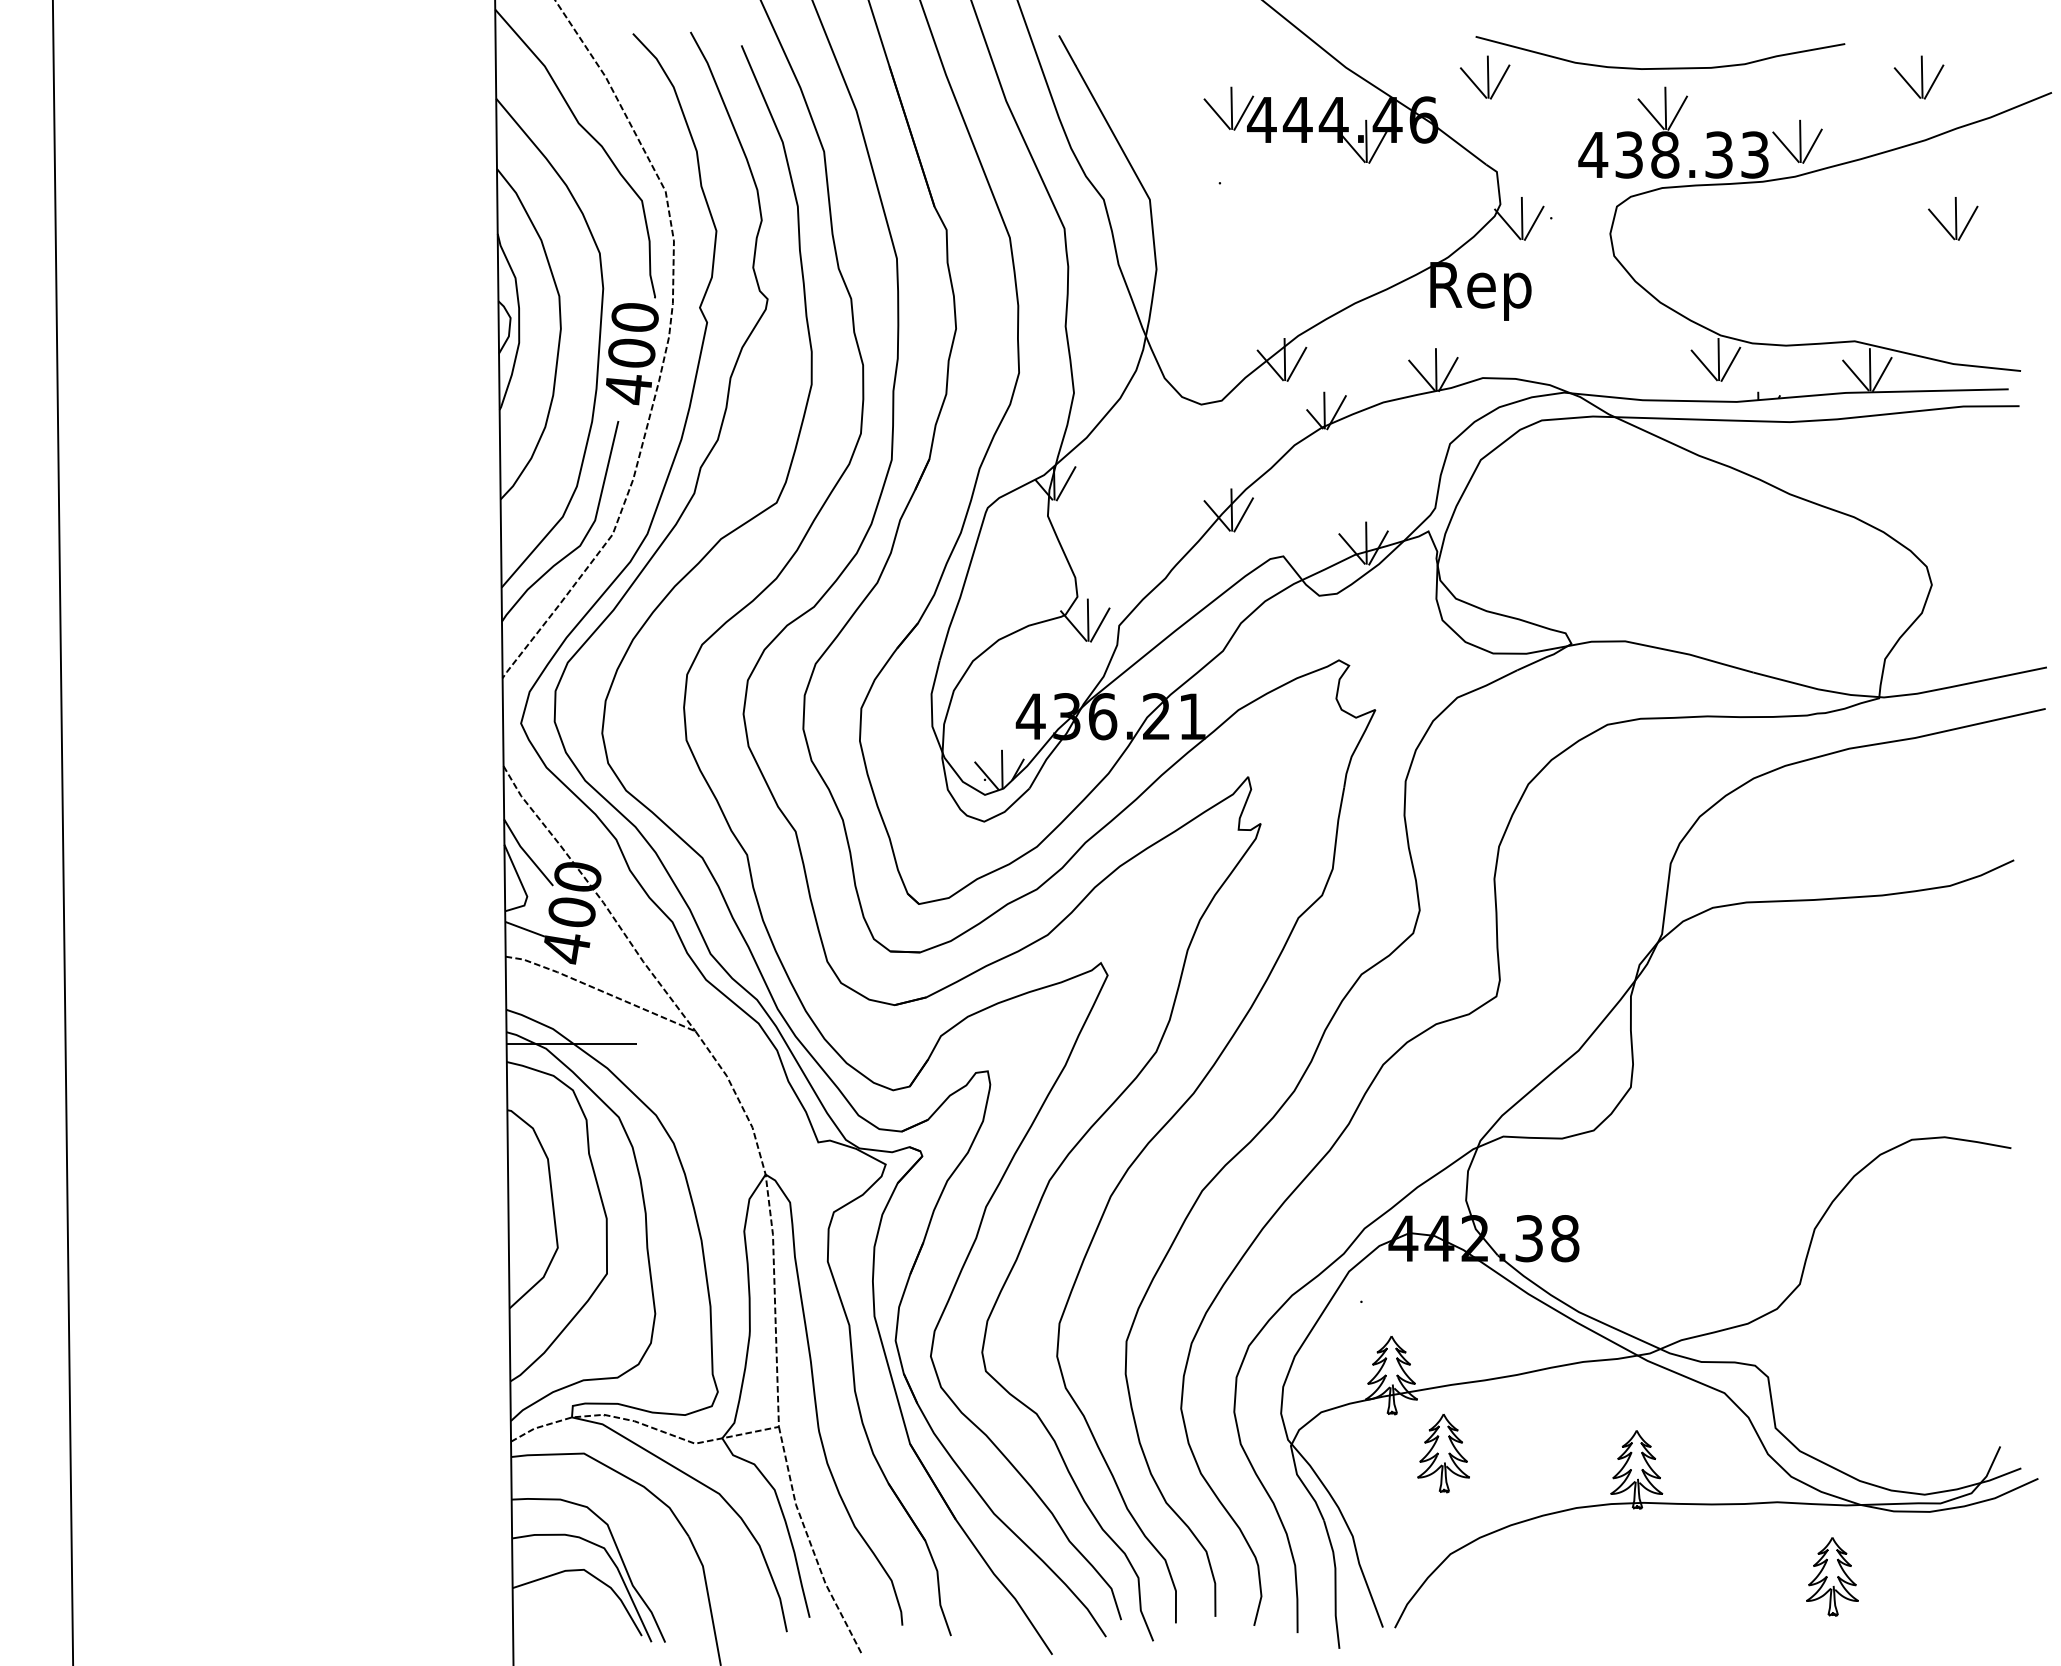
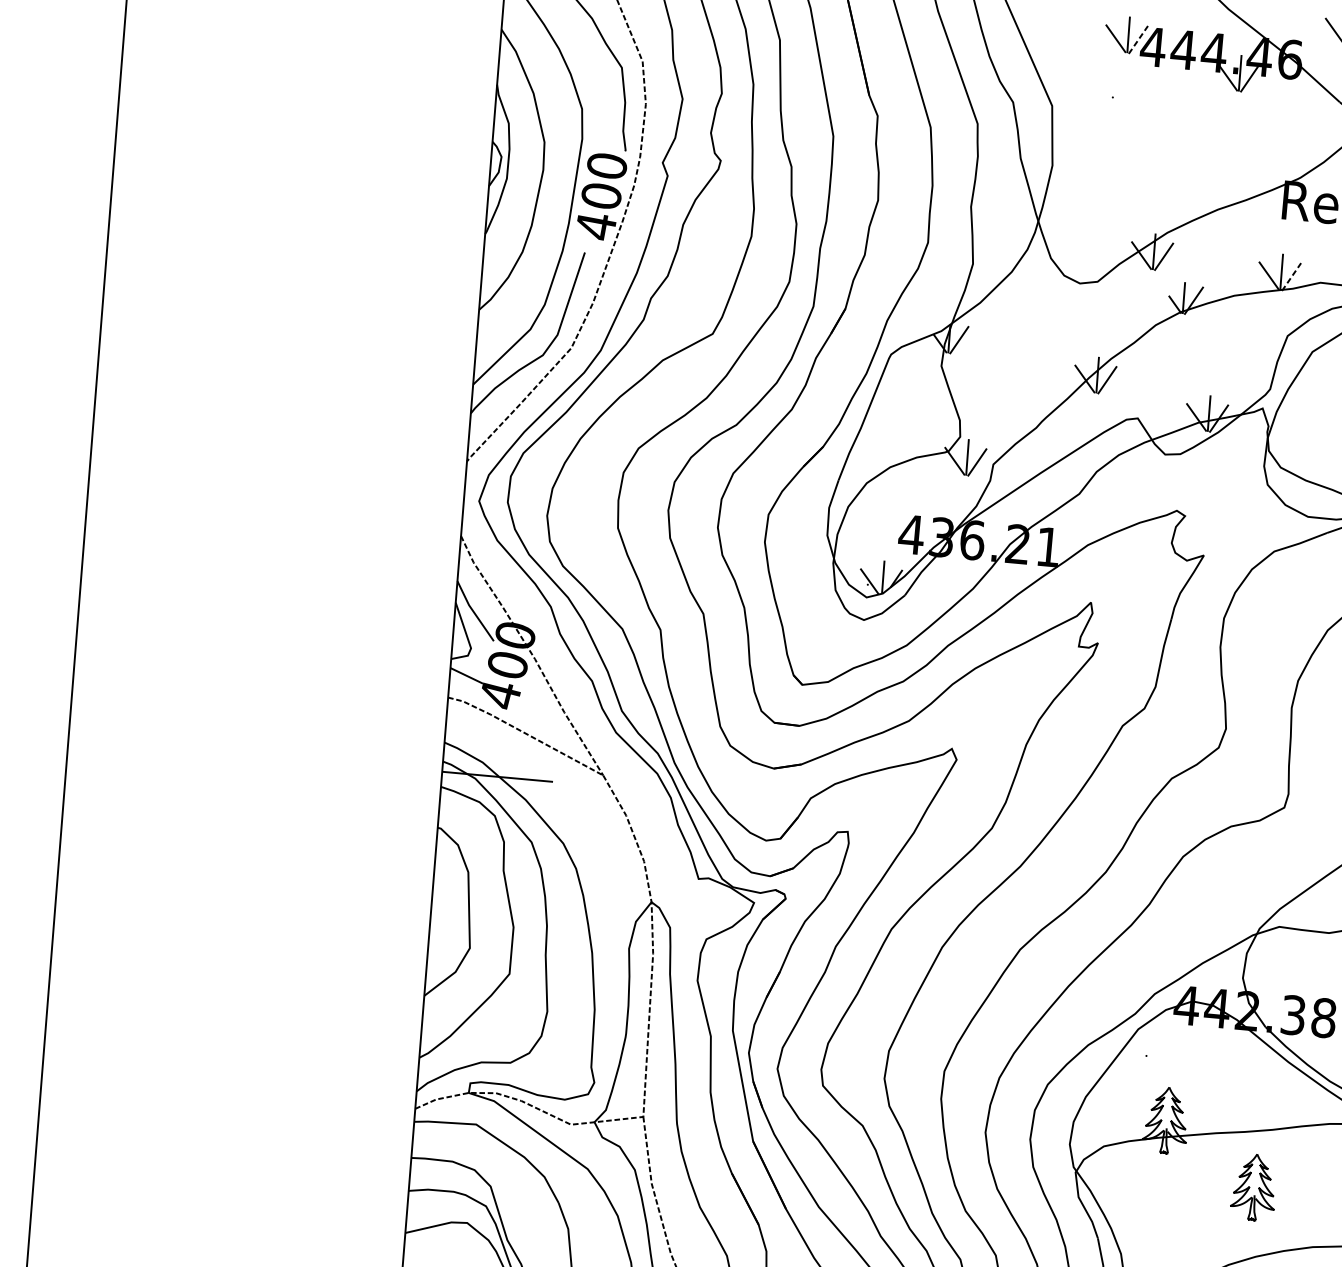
line: (1243, 113) -> (1138, 40), solid -> dashed
line: (1448, 374) -> (1291, 277), solid -> dashed
part: (1443, 1453) -> (1254, 1187), moved

